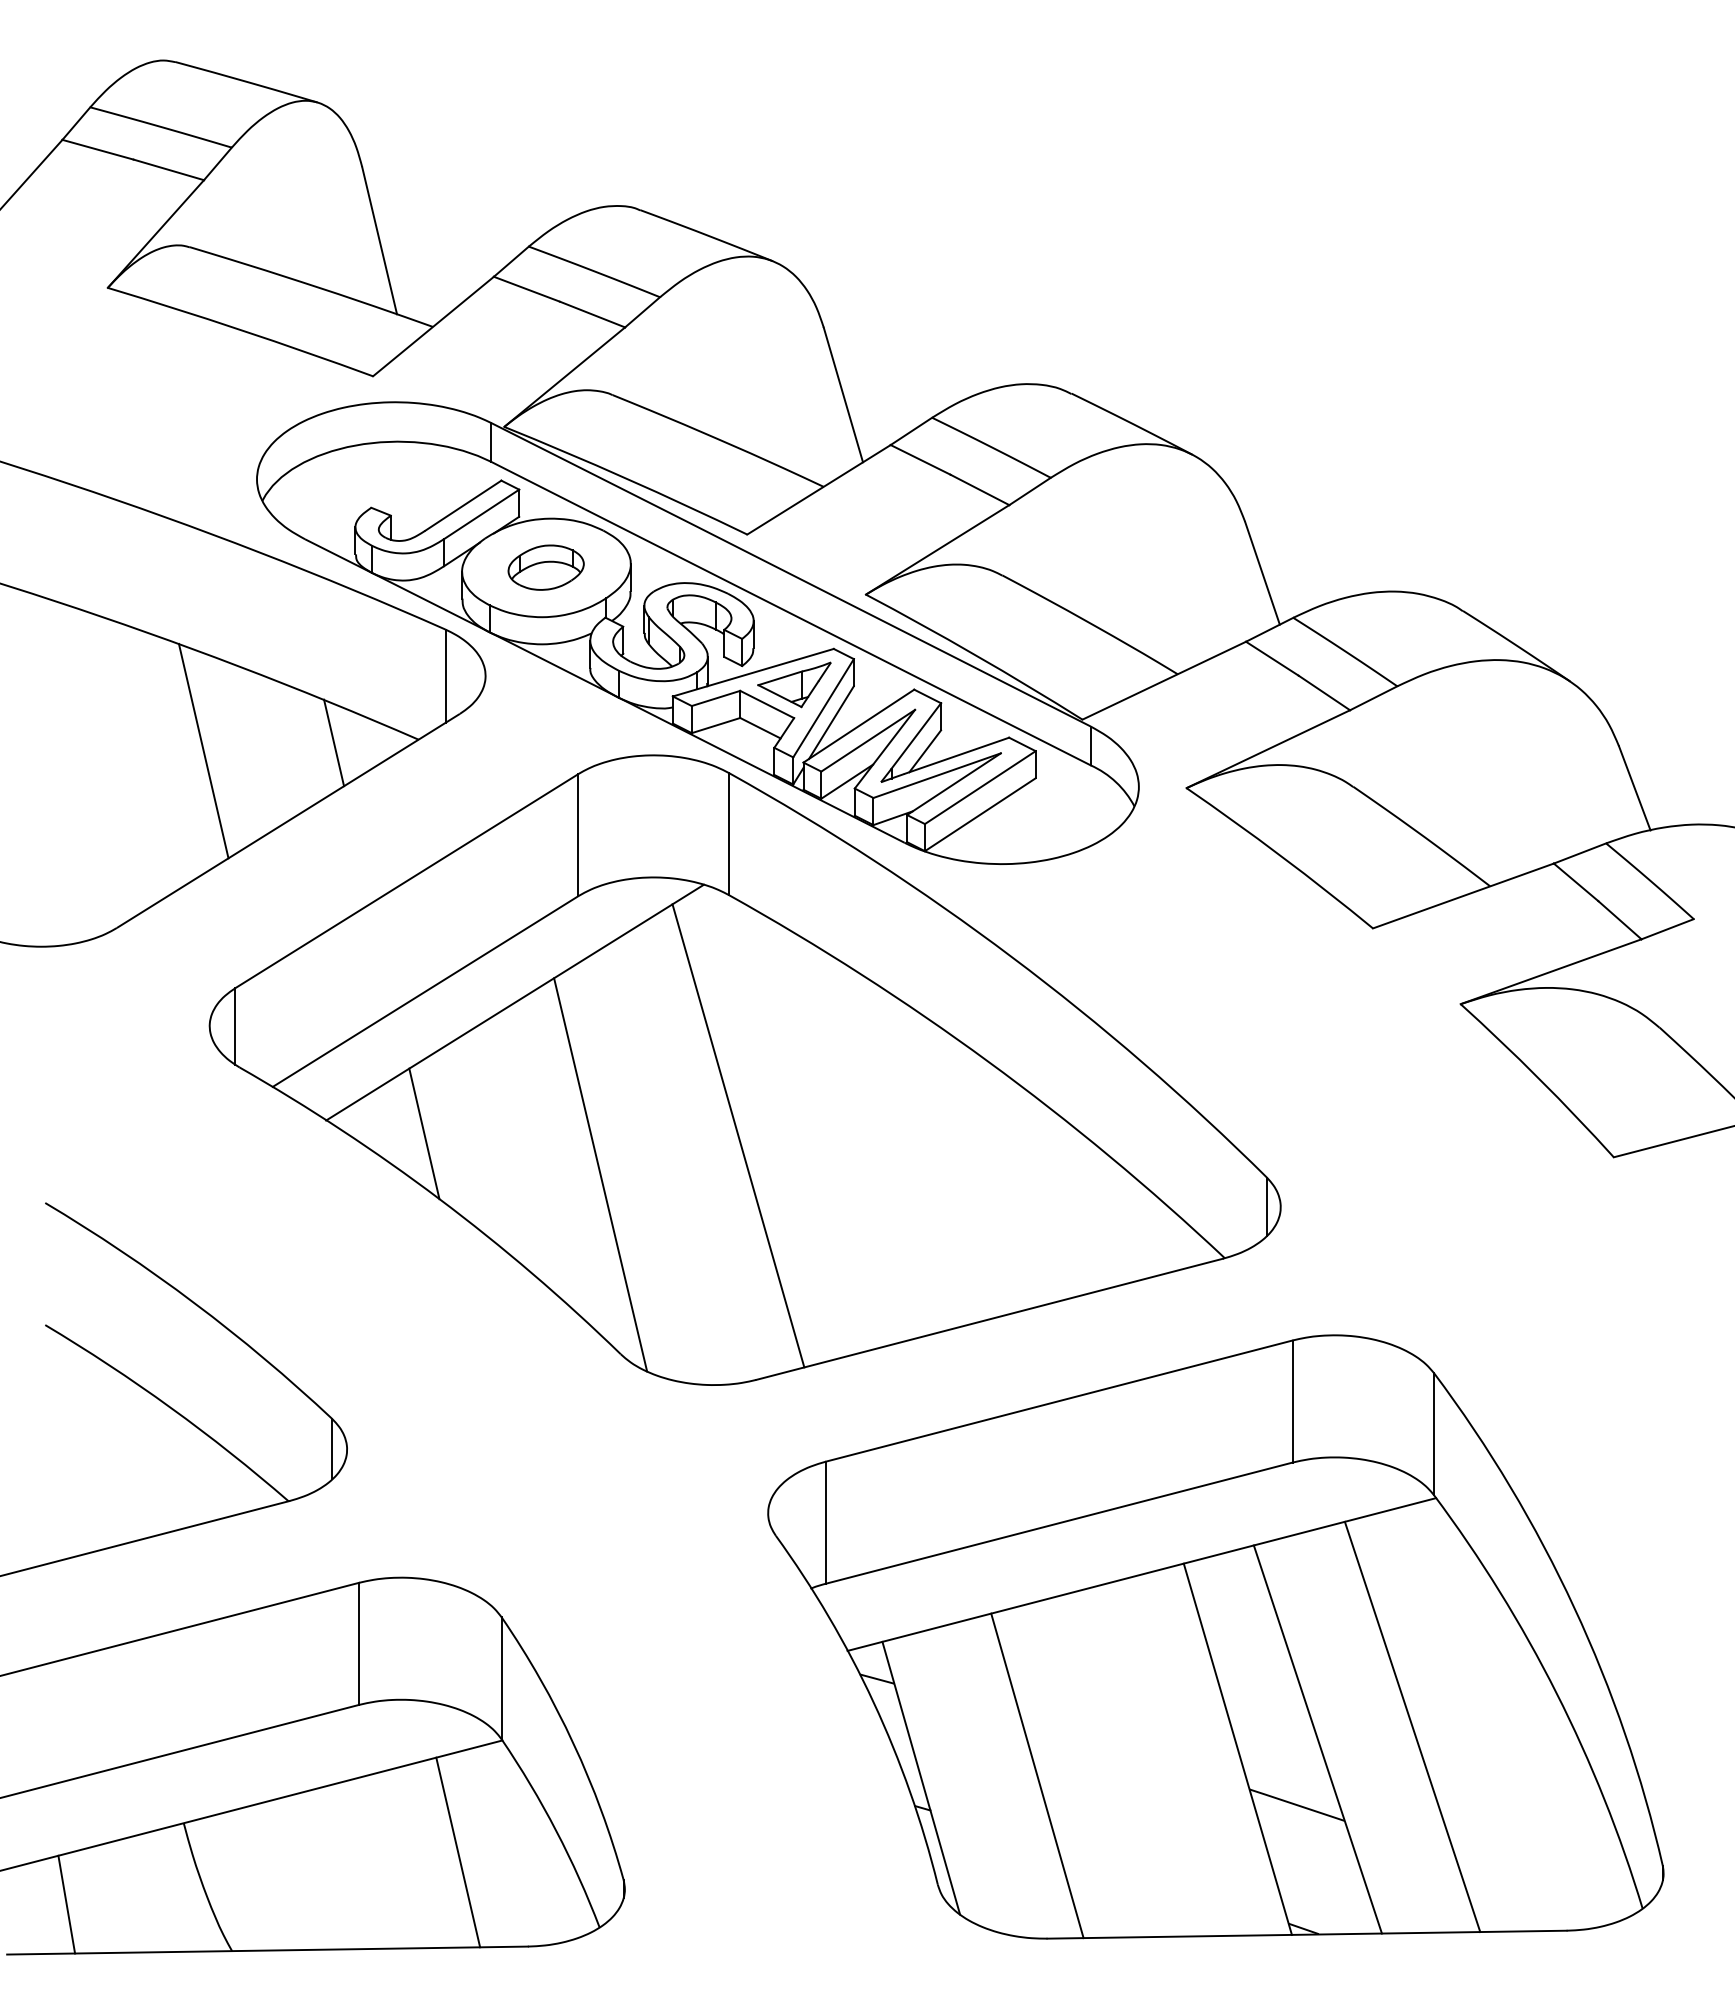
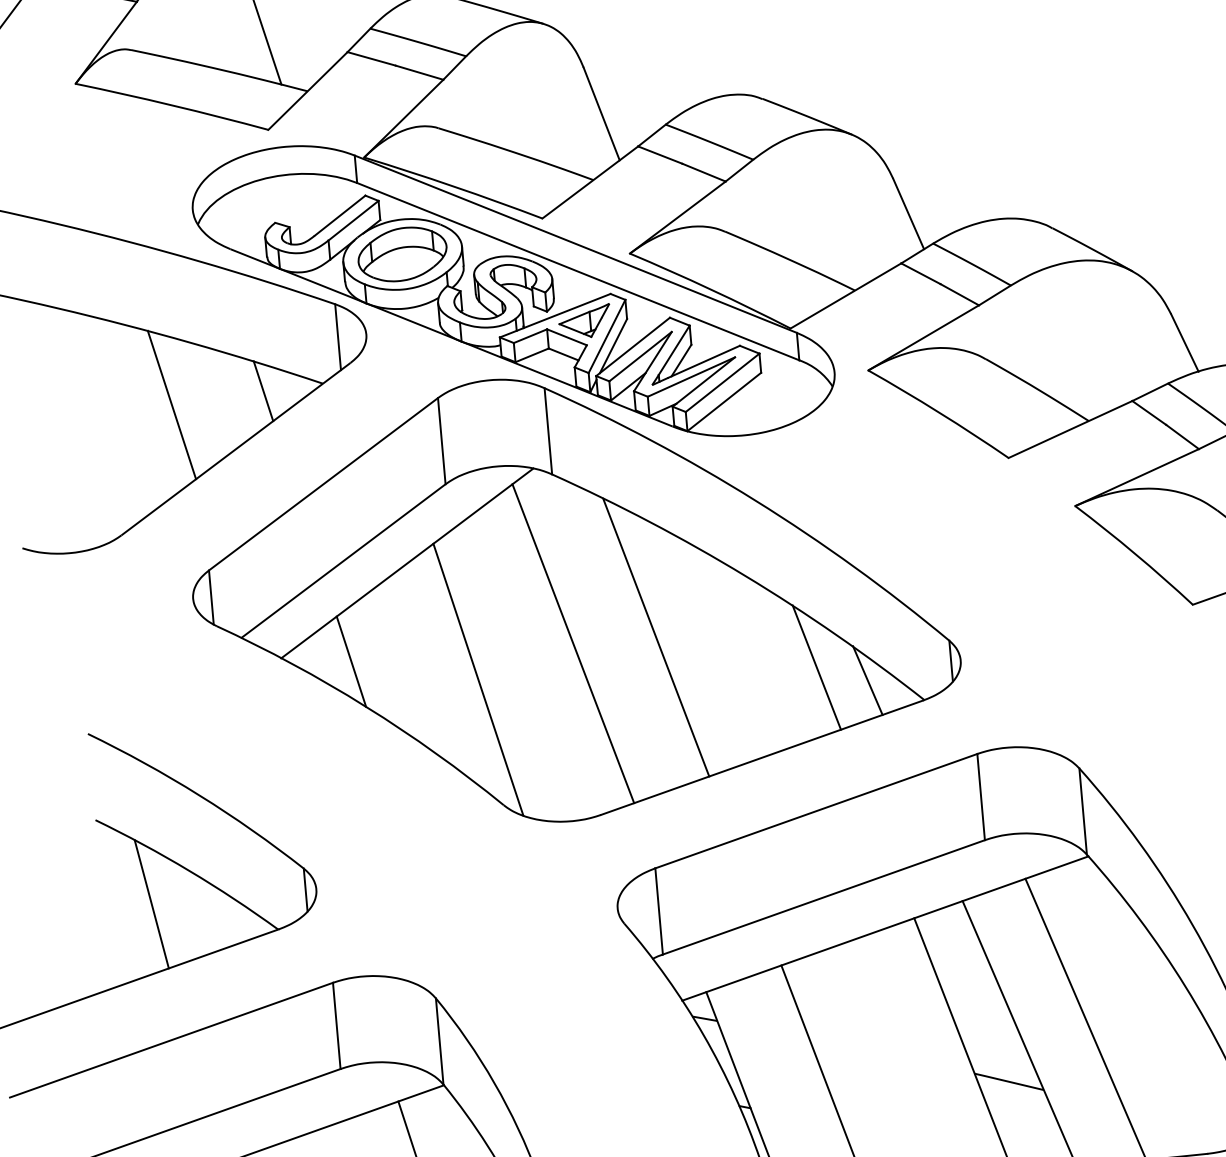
part: (545, 567) -> (401, 254), size x1.67
line: (855, 1137) -> (656, 637), added
line: (1077, 1199) -> (816, 667), added
line: (1147, 1223) -> (867, 680), added
line: (113, 1450) -> (151, 904), added

